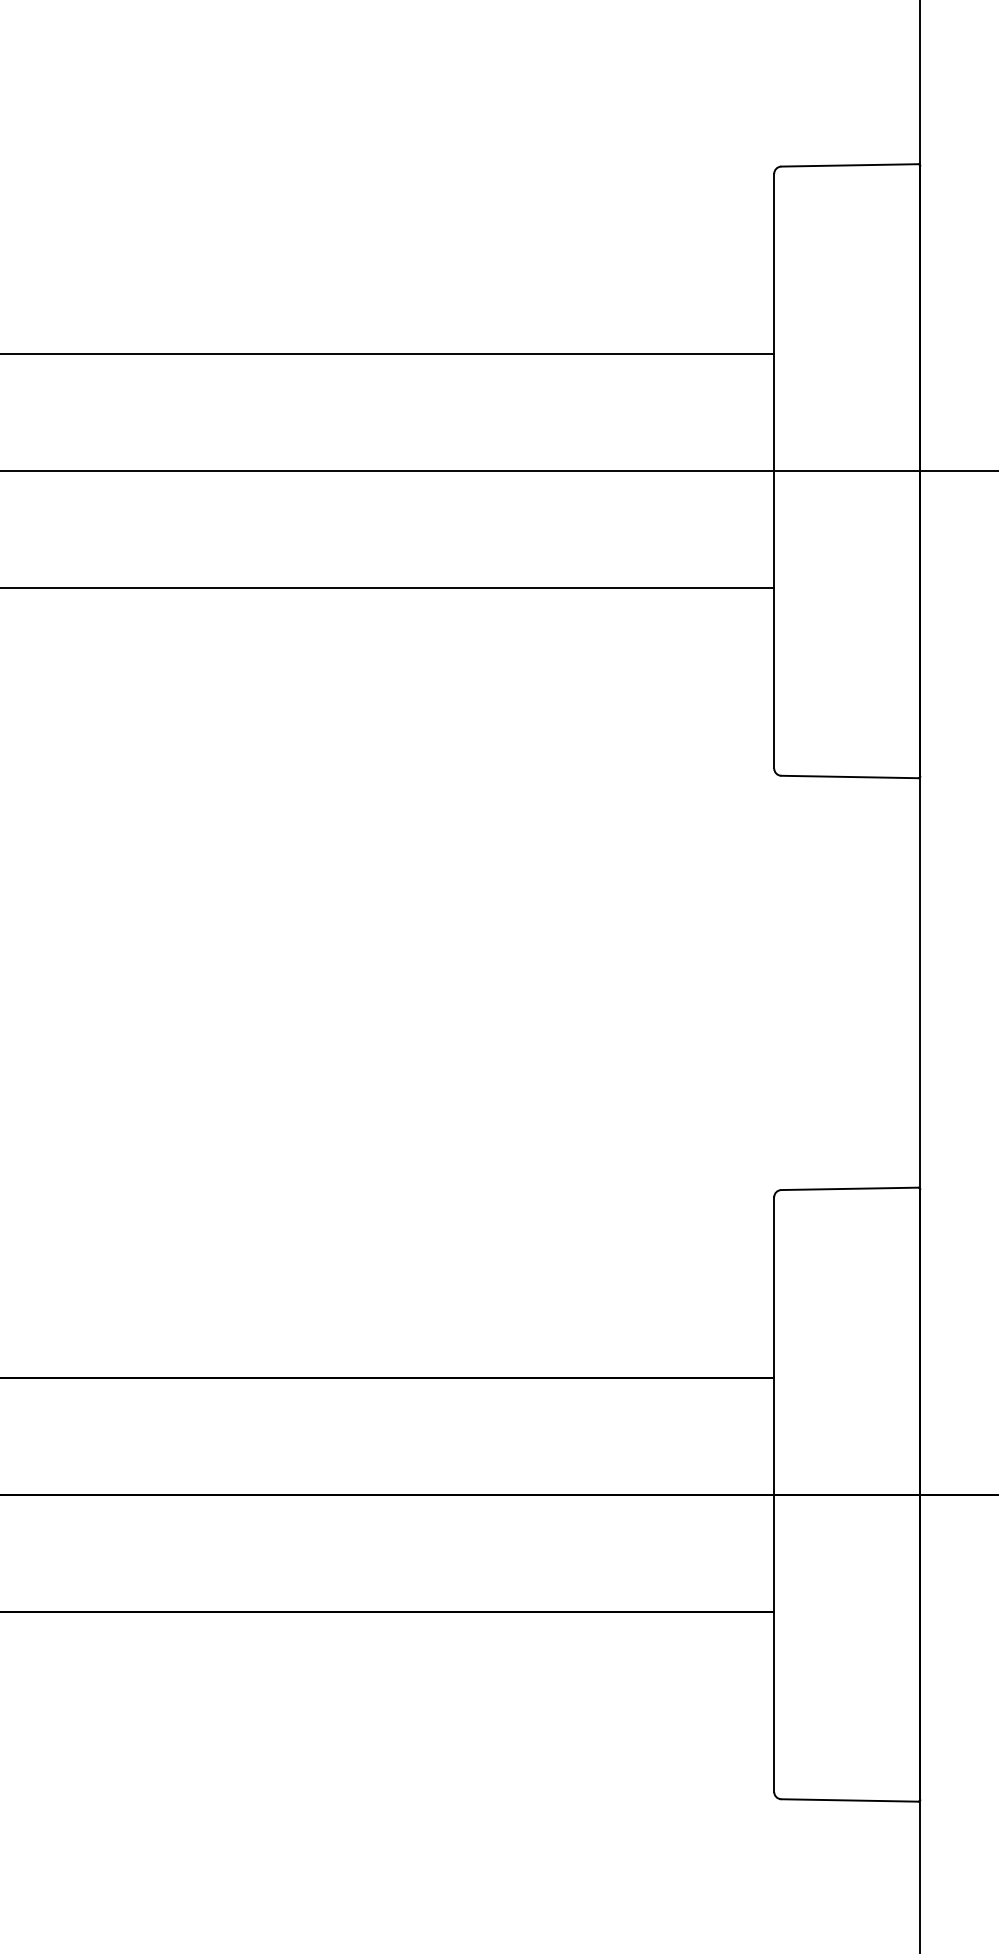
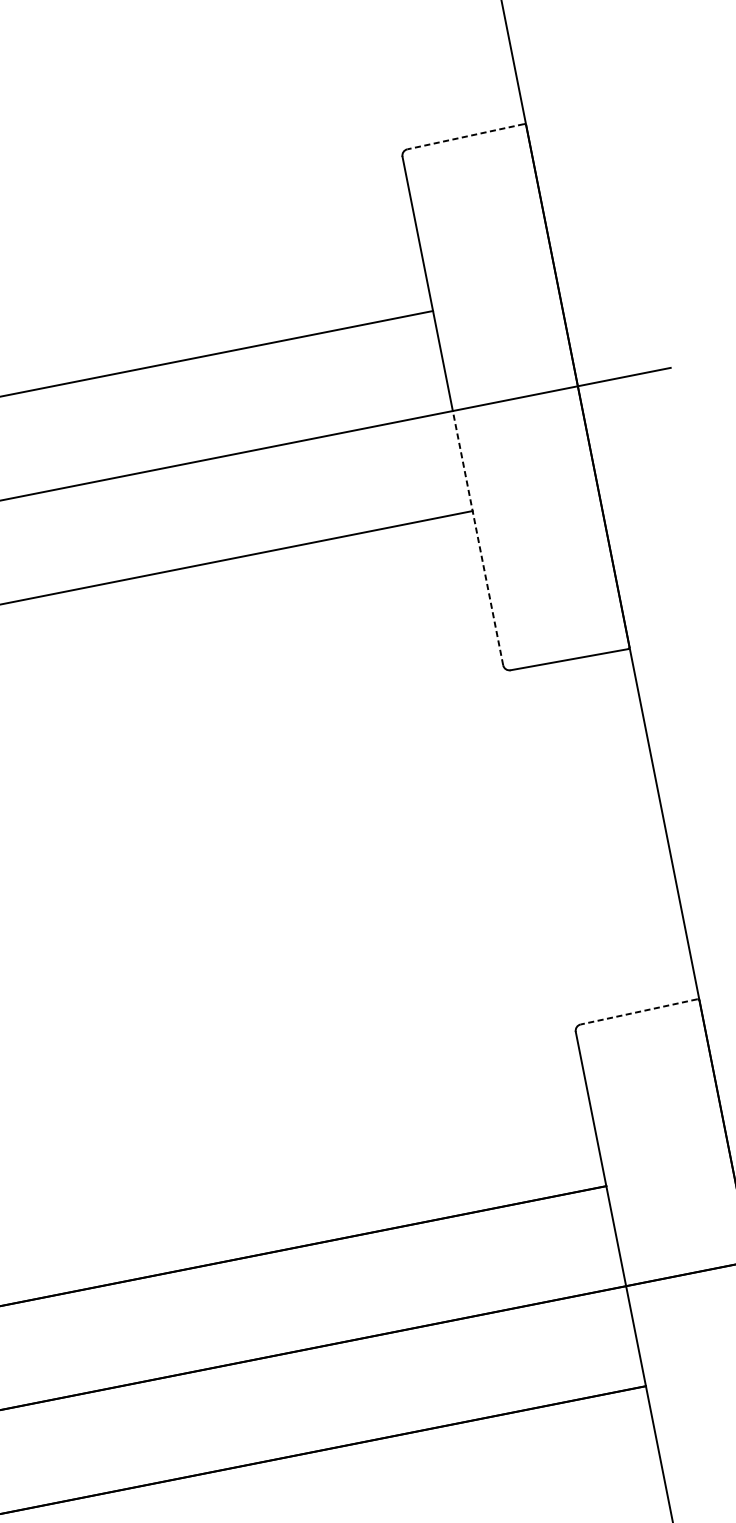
line: (849, 165) -> (465, 136), solid -> dashed
line: (774, 619) -> (478, 537), solid -> dashed
line: (849, 1188) -> (638, 1011), solid -> dashed

